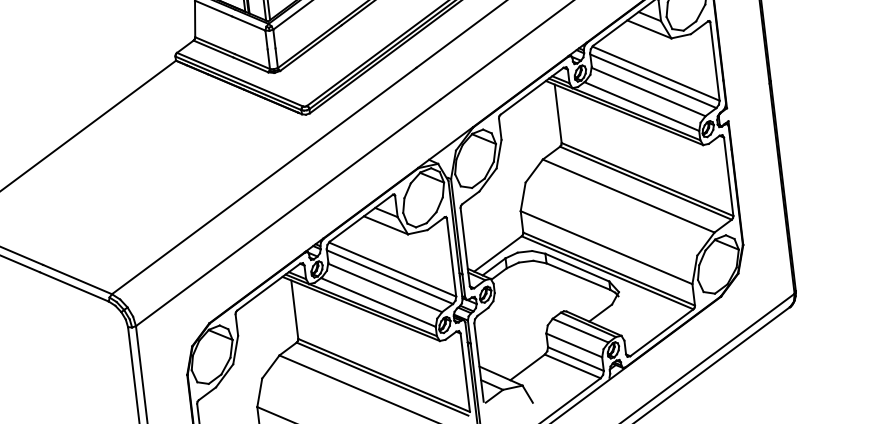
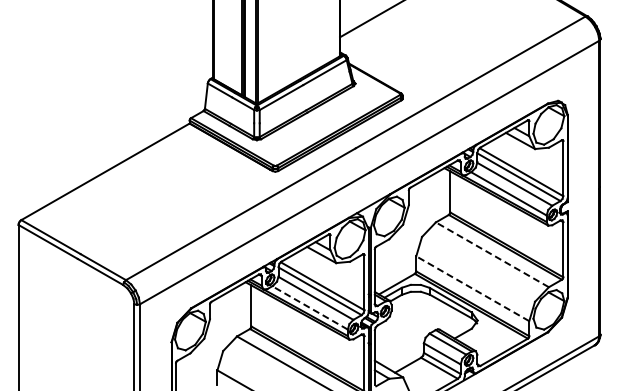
line: (627, 195) -> (491, 254), solid -> dashed
line: (606, 247) -> (472, 288), solid -> dashed
line: (378, 301) -> (310, 307), solid -> dashed

